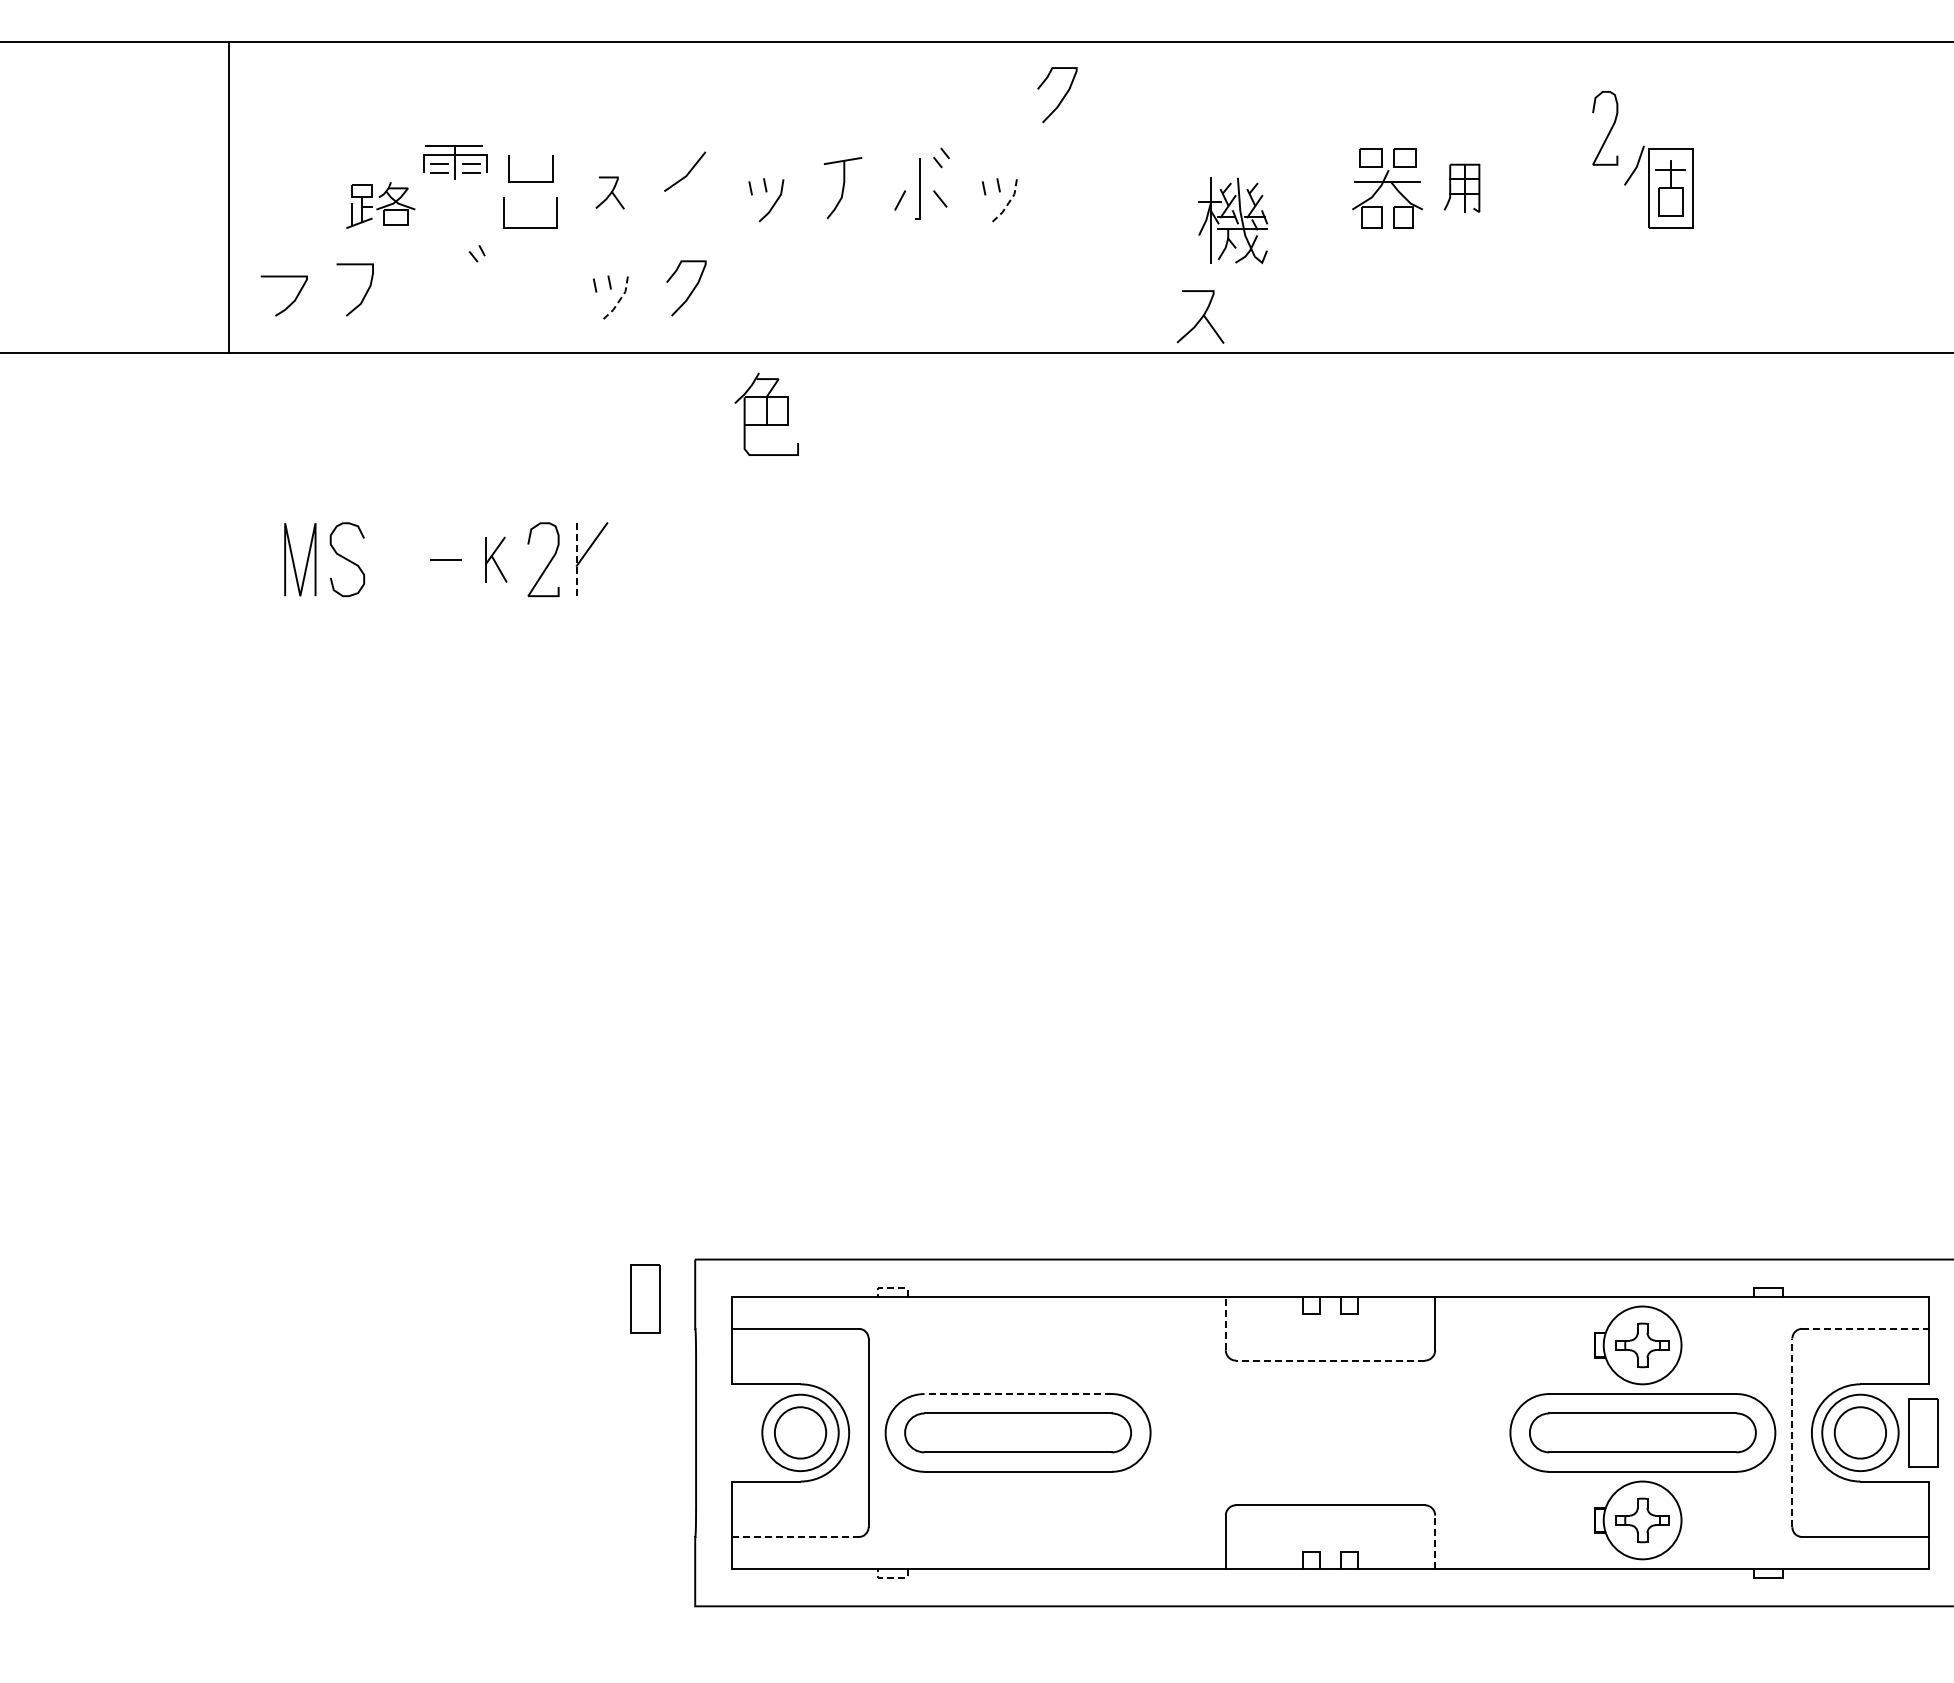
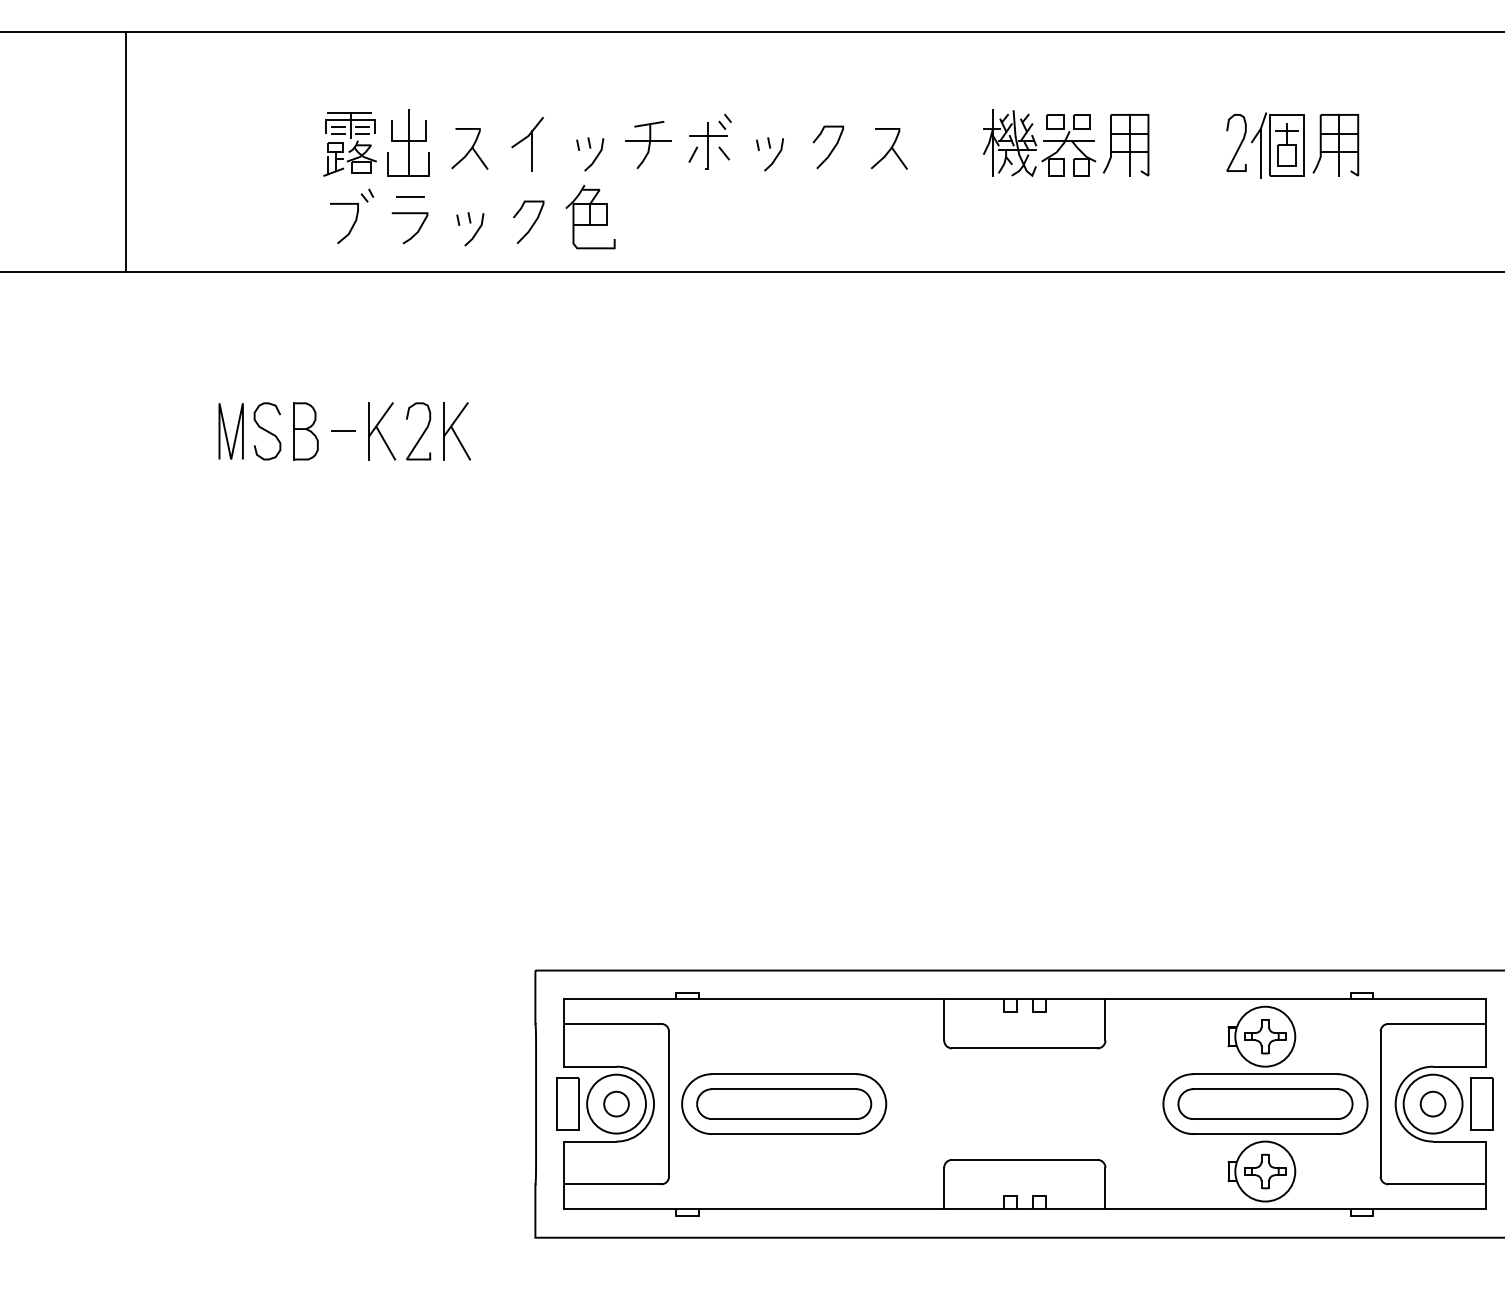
curve: (1062, 97) -> (832, 149), moved
curve: (1609, 130) -> (1239, 144), moved
line: (919, 176) -> (708, 136), added
line: (841, 182) -> (648, 140), added
line: (530, 184) -> (408, 142), added
part: (1461, 188) -> (1125, 145), size x1.67
part: (1734, 188) -> (1336, 145), added
part: (609, 192) -> (469, 148), size x1.67
line: (691, 195) -> (532, 150), added
line: (228, 197) -> (125, 152), moved
line: (1636, 198) -> (1260, 153), added
line: (1008, 202) -> (776, 156), dashed -> solid
part: (380, 205) -> (349, 158), moved
part: (1233, 220) -> (1010, 143), moved
line: (533, 255) -> (410, 197), added
curve: (364, 294) -> (351, 227), moved
line: (619, 299) -> (477, 230), dashed -> solid
curve: (291, 302) -> (415, 233), moved
part: (1200, 316) -> (889, 148), moved
part: (766, 413) -> (590, 216), moved
part: (397, 559) -> (306, 431), added
part: (496, 559) -> (382, 431), size x1.67
line: (576, 560) -> (443, 432), dashed -> solid
line: (598, 574) -> (460, 442), added
line: (892, 1288) -> (687, 992), dashed -> solid
part: (645, 1298) -> (567, 1103), moved
line: (1225, 1323) -> (943, 1019), dashed -> solid
line: (1865, 1328) -> (1437, 1023), dashed -> solid
line: (1330, 1360) -> (1024, 1048), dashed -> solid
line: (1018, 1394) -> (784, 1074), dashed -> solid
circle: (800, 1432) -> (616, 1103), size x0.62
line: (1792, 1432) -> (1380, 1103), dashed -> solid
circle: (1860, 1432) -> (1433, 1103), size x0.62
line: (796, 1536) -> (613, 1183), dashed -> solid
line: (1435, 1542) -> (1105, 1188), dashed -> solid
line: (892, 1577) -> (687, 1215), dashed -> solid

